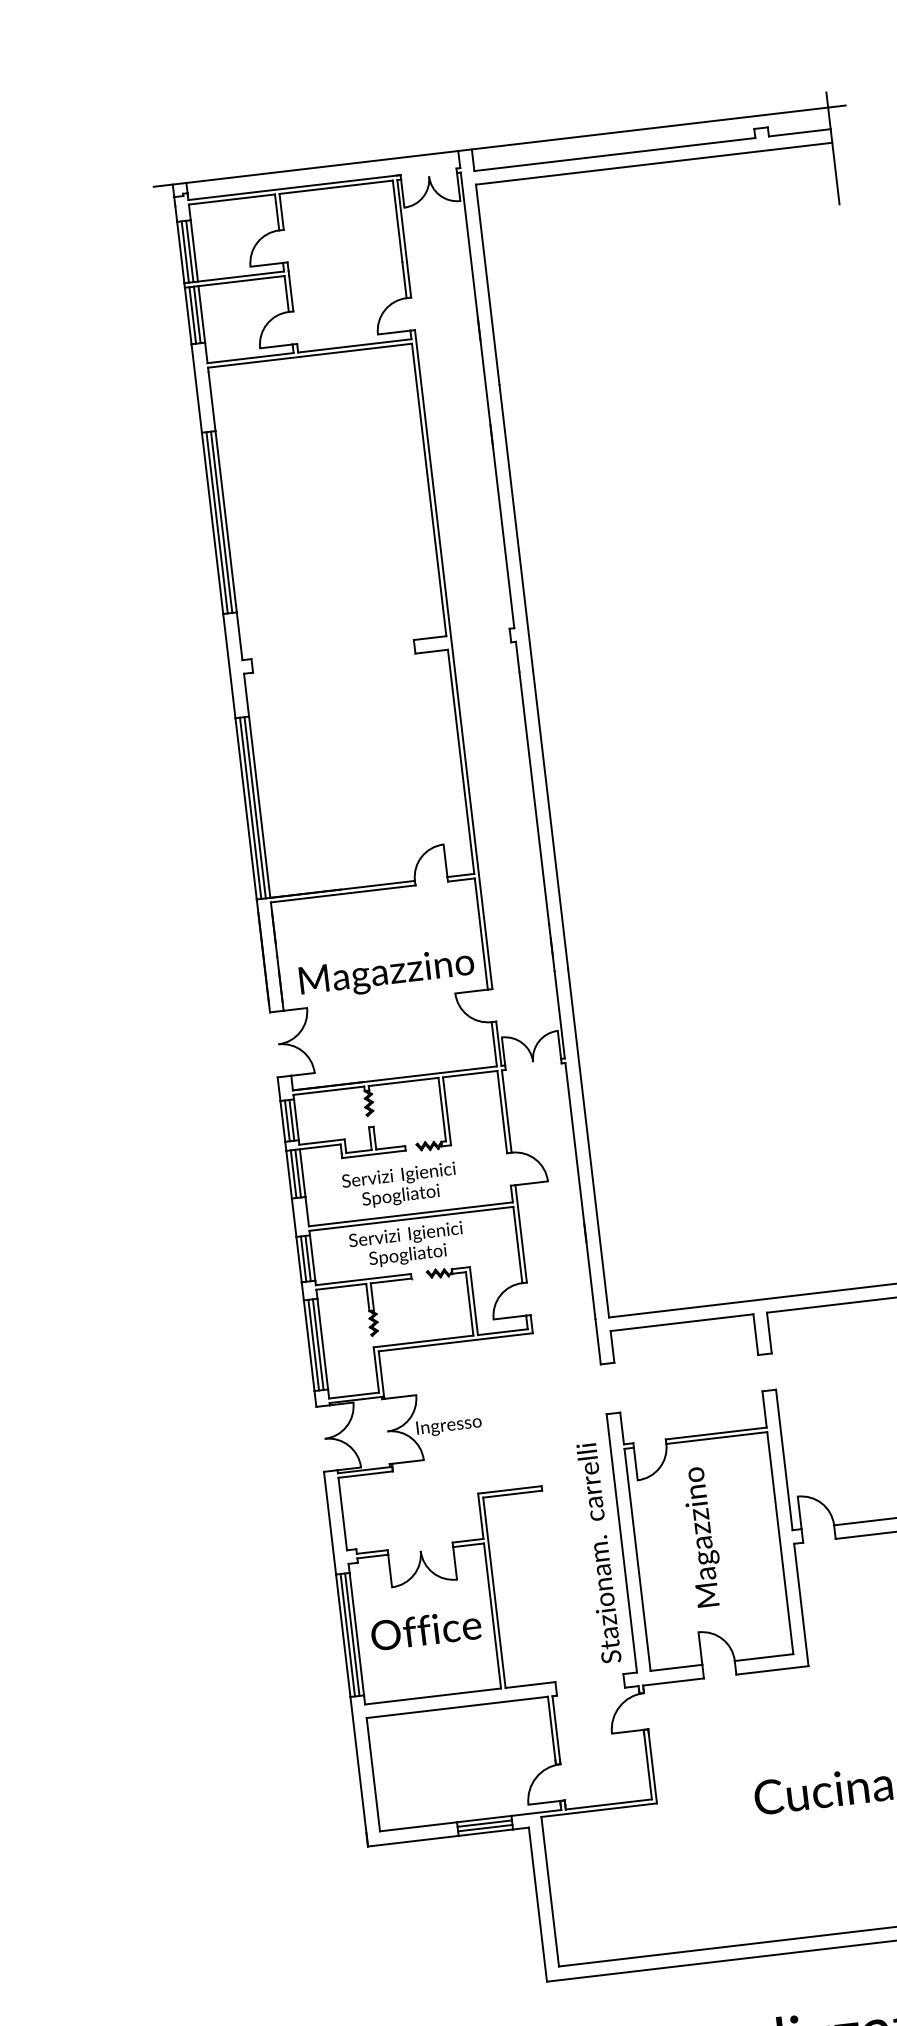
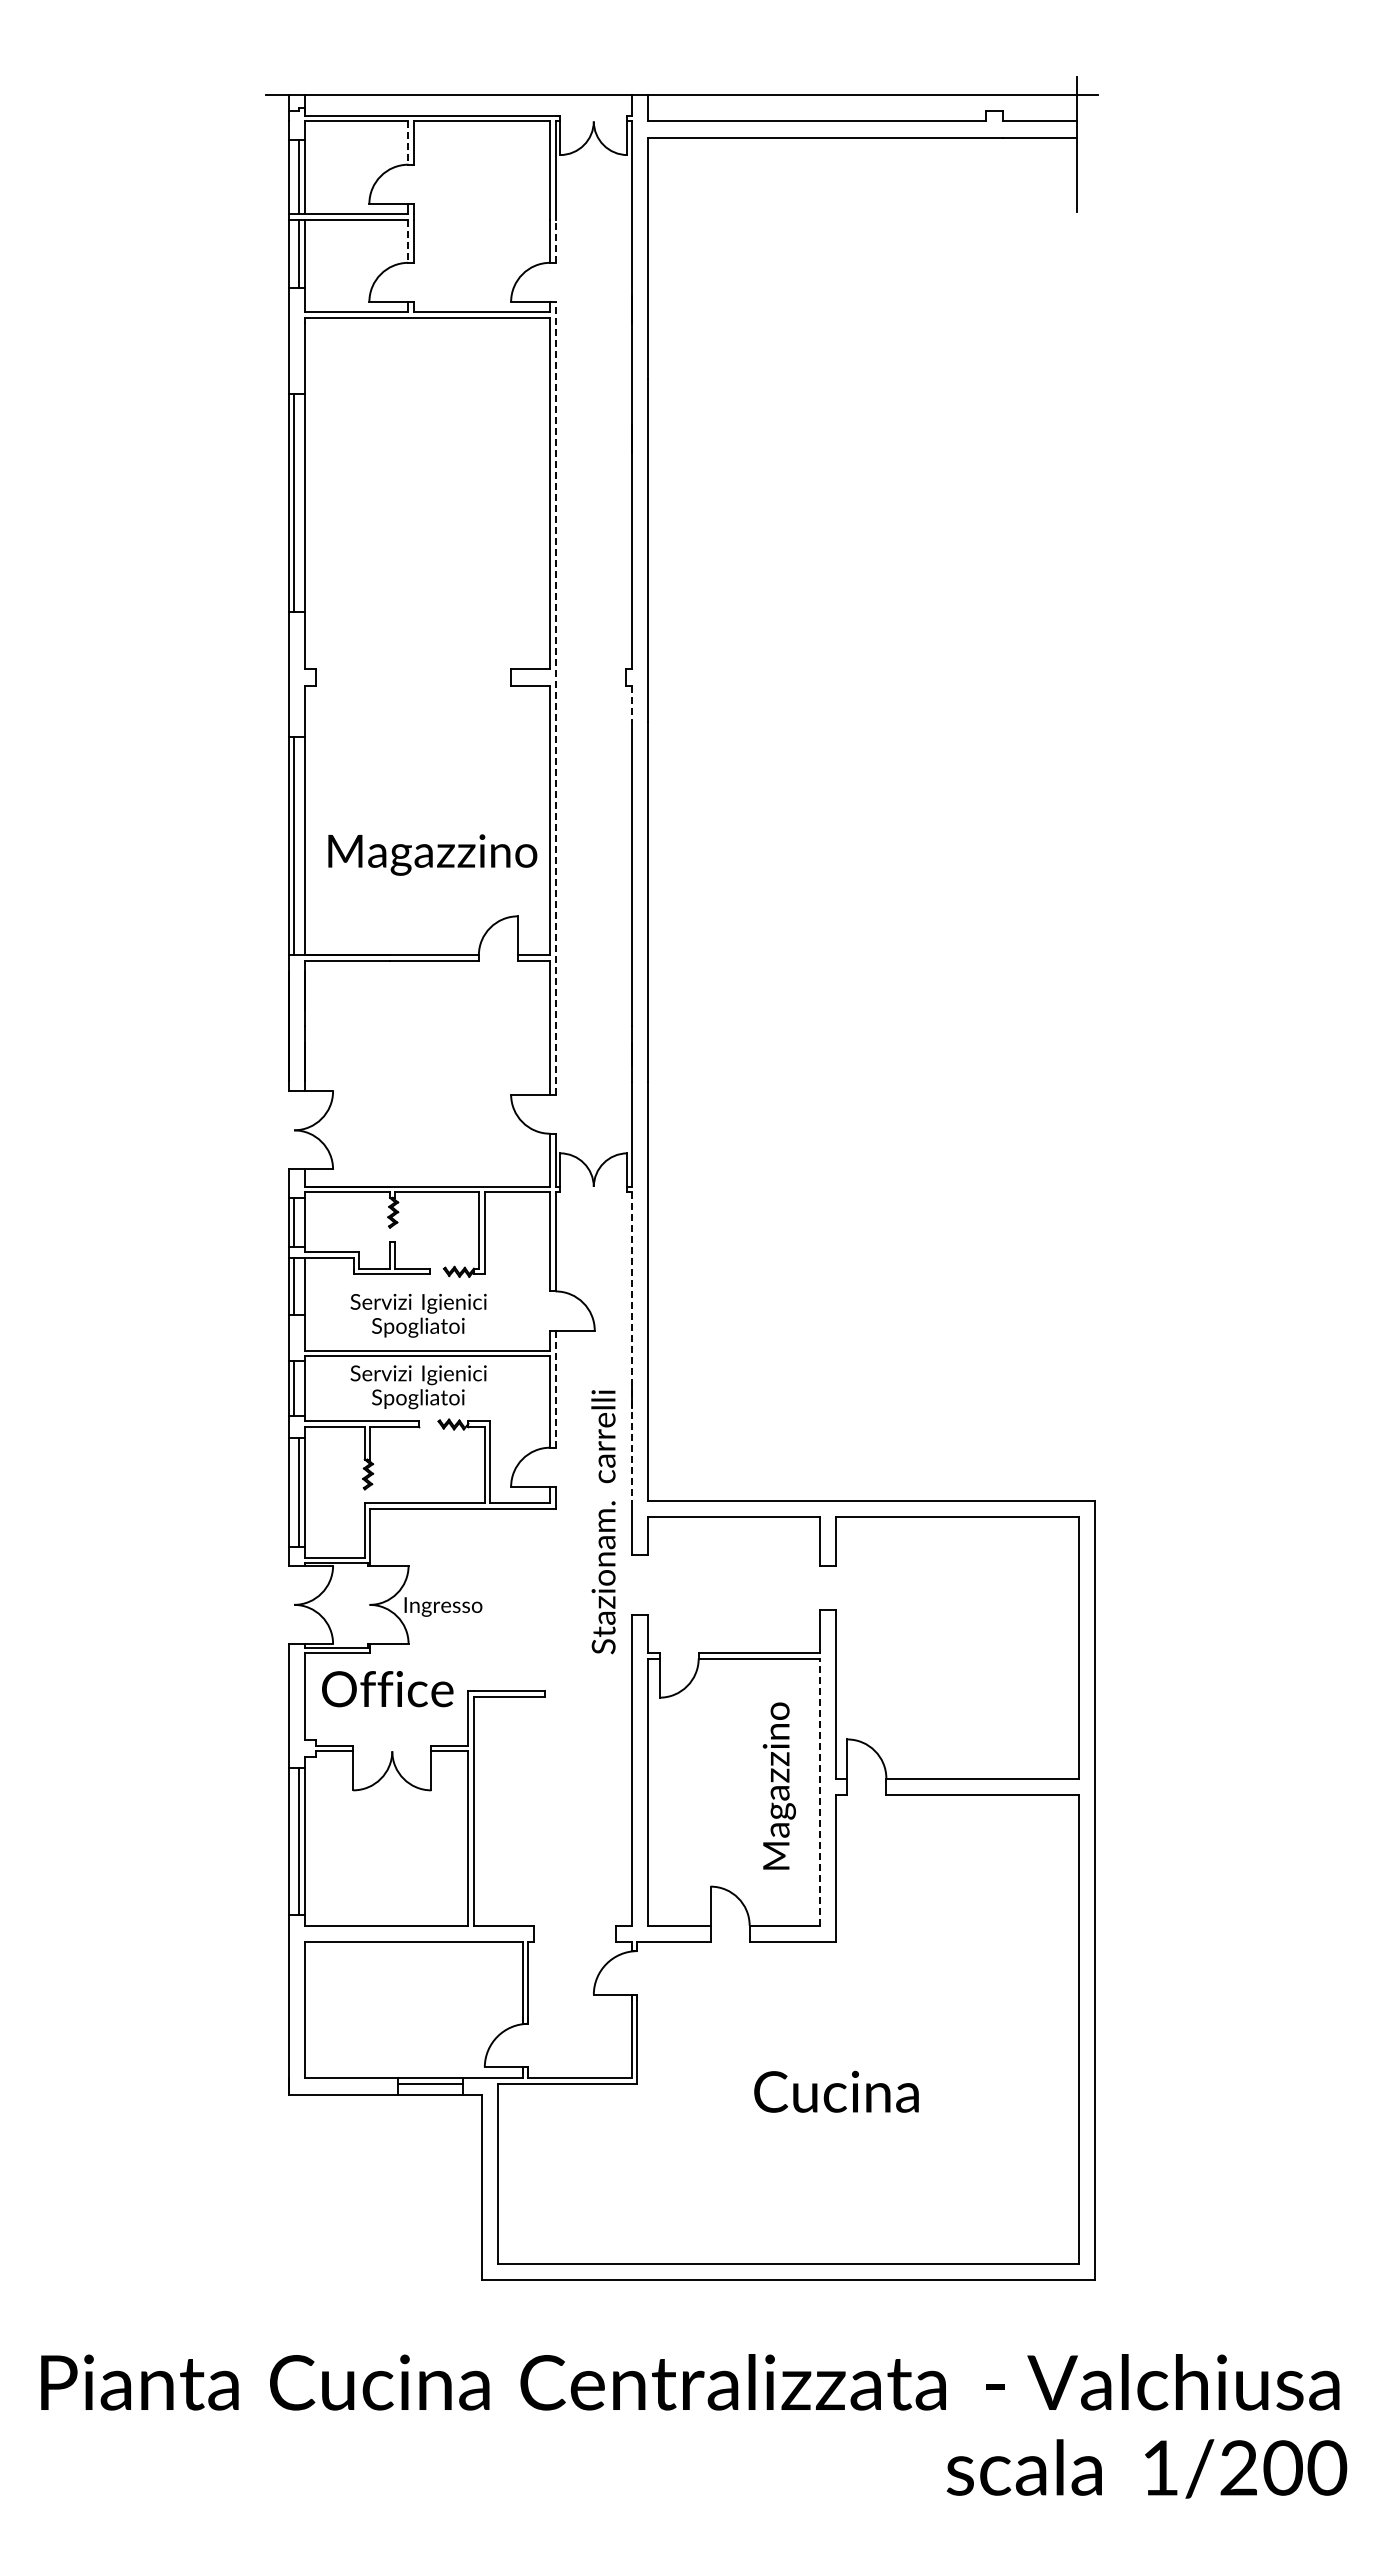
line: (277, 212) -> (408, 143), solid -> dashed
line: (185, 252) -> (294, 177), removed
line: (408, 279) -> (555, 241), solid -> dashed
line: (286, 294) -> (408, 241), solid -> dashed
line: (193, 315) -> (294, 253), removed
line: (221, 521) -> (299, 502), removed
line: (517, 657) -> (631, 704), solid -> dashed
line: (453, 658) -> (555, 697), solid -> dashed
line: (255, 807) -> (299, 846), removed
text: (386, 973) -> (432, 854), moved
line: (291, 1119) -> (299, 1221), removed
line: (298, 1173) -> (299, 1286), removed
line: (580, 1191) -> (631, 1346), solid -> dashed
line: (521, 1234) -> (555, 1389), solid -> dashed
line: (308, 1258) -> (299, 1388), removed
line: (314, 1344) -> (294, 1491), removed
text: (702, 1536) -> (778, 1785), moved
line: (780, 1543) -> (820, 1792), solid -> dashed
text: (599, 1553) -> (603, 1522), moved
text: (426, 1630) -> (387, 1689), moved
line: (348, 1634) -> (294, 1840), removed
line: (485, 1828) -> (430, 2089), removed

